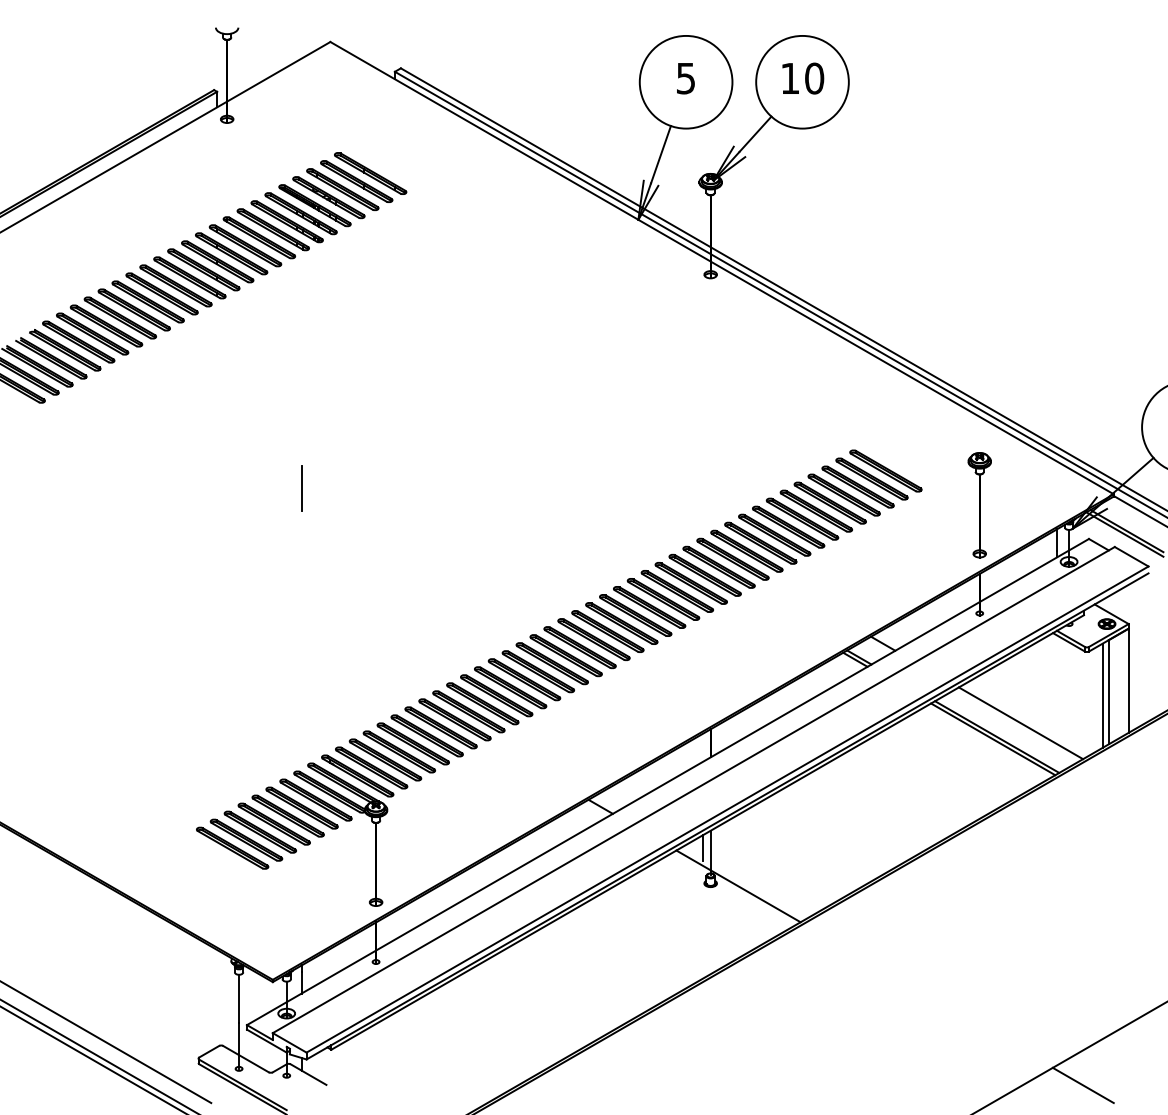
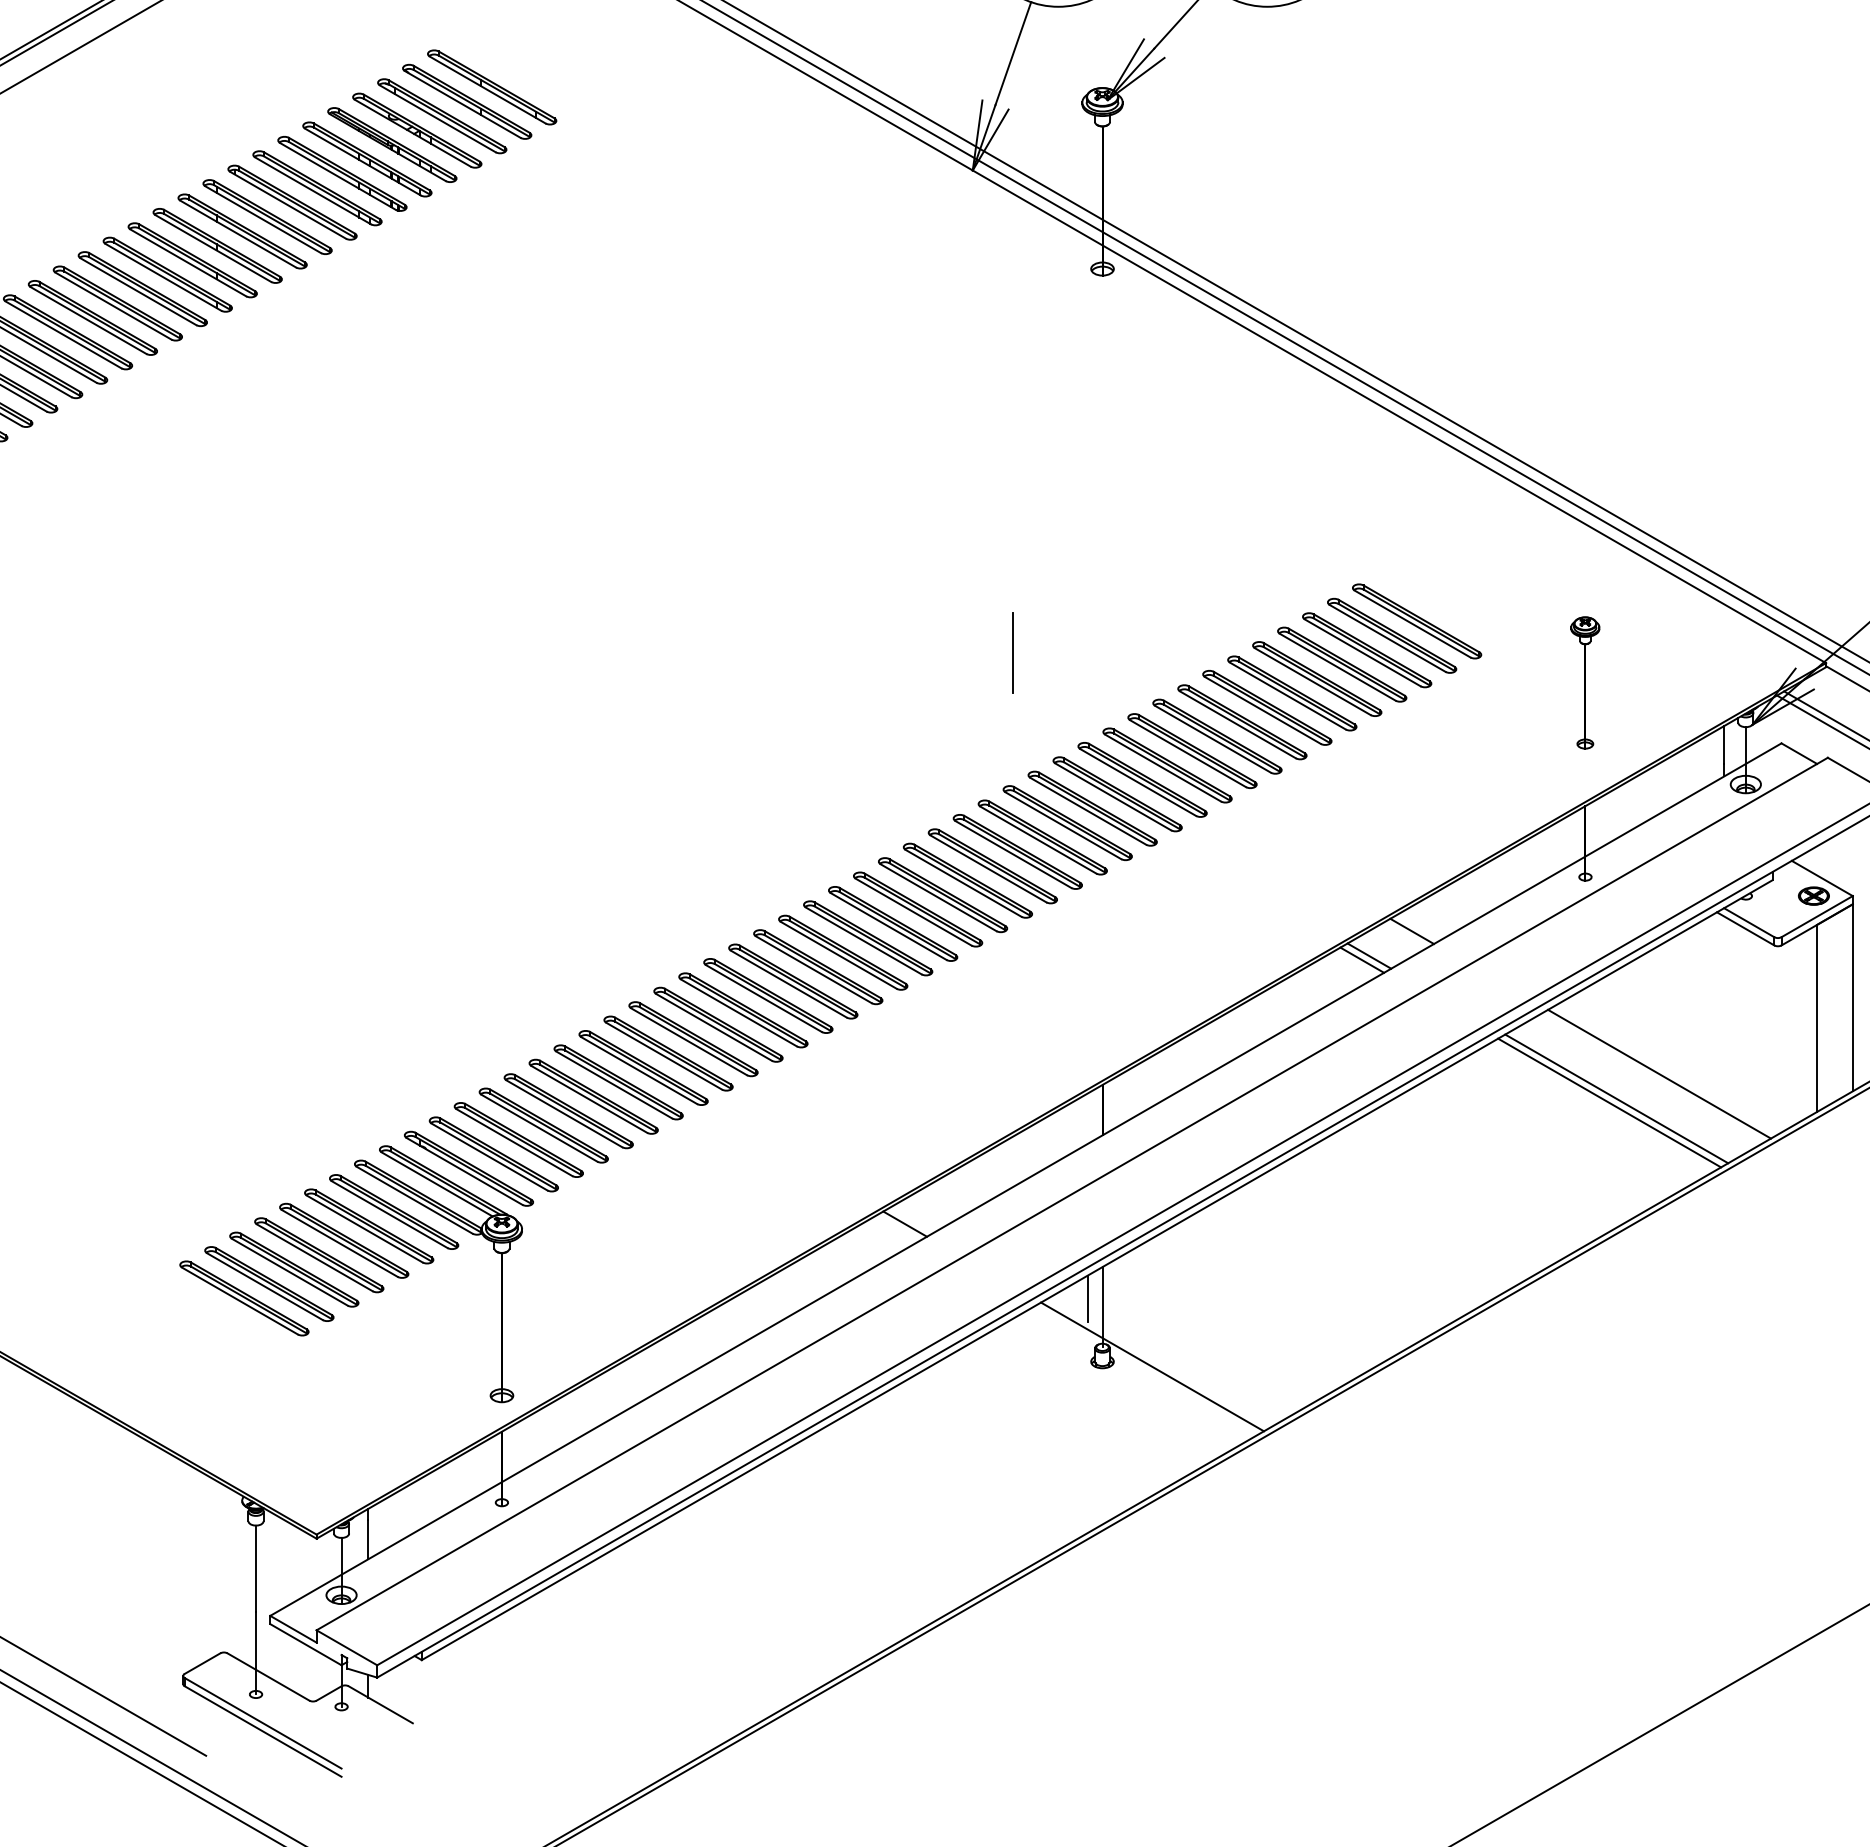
line: (301, 488) -> (1012, 652), moved
part: (979, 505) -> (1585, 683), size x0.7
line: (1102, 695) -> (1805, 1024), removed
line: (1082, 1085) -> (1769, 1724), removed

